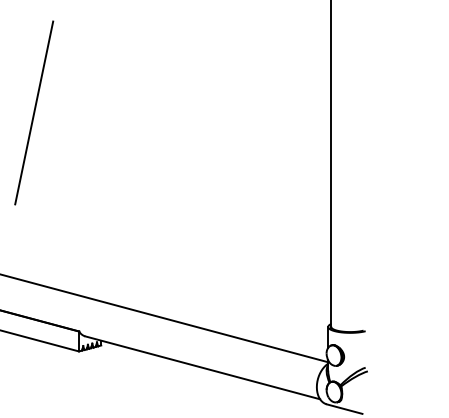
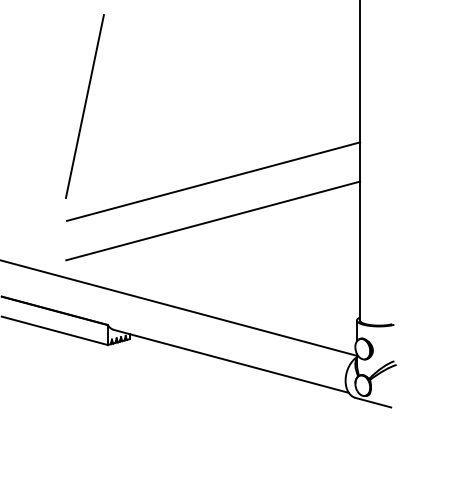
line: (33, 112) -> (84, 106), moved
line: (184, 187) -> (213, 181), added
line: (184, 226) -> (213, 220), added

